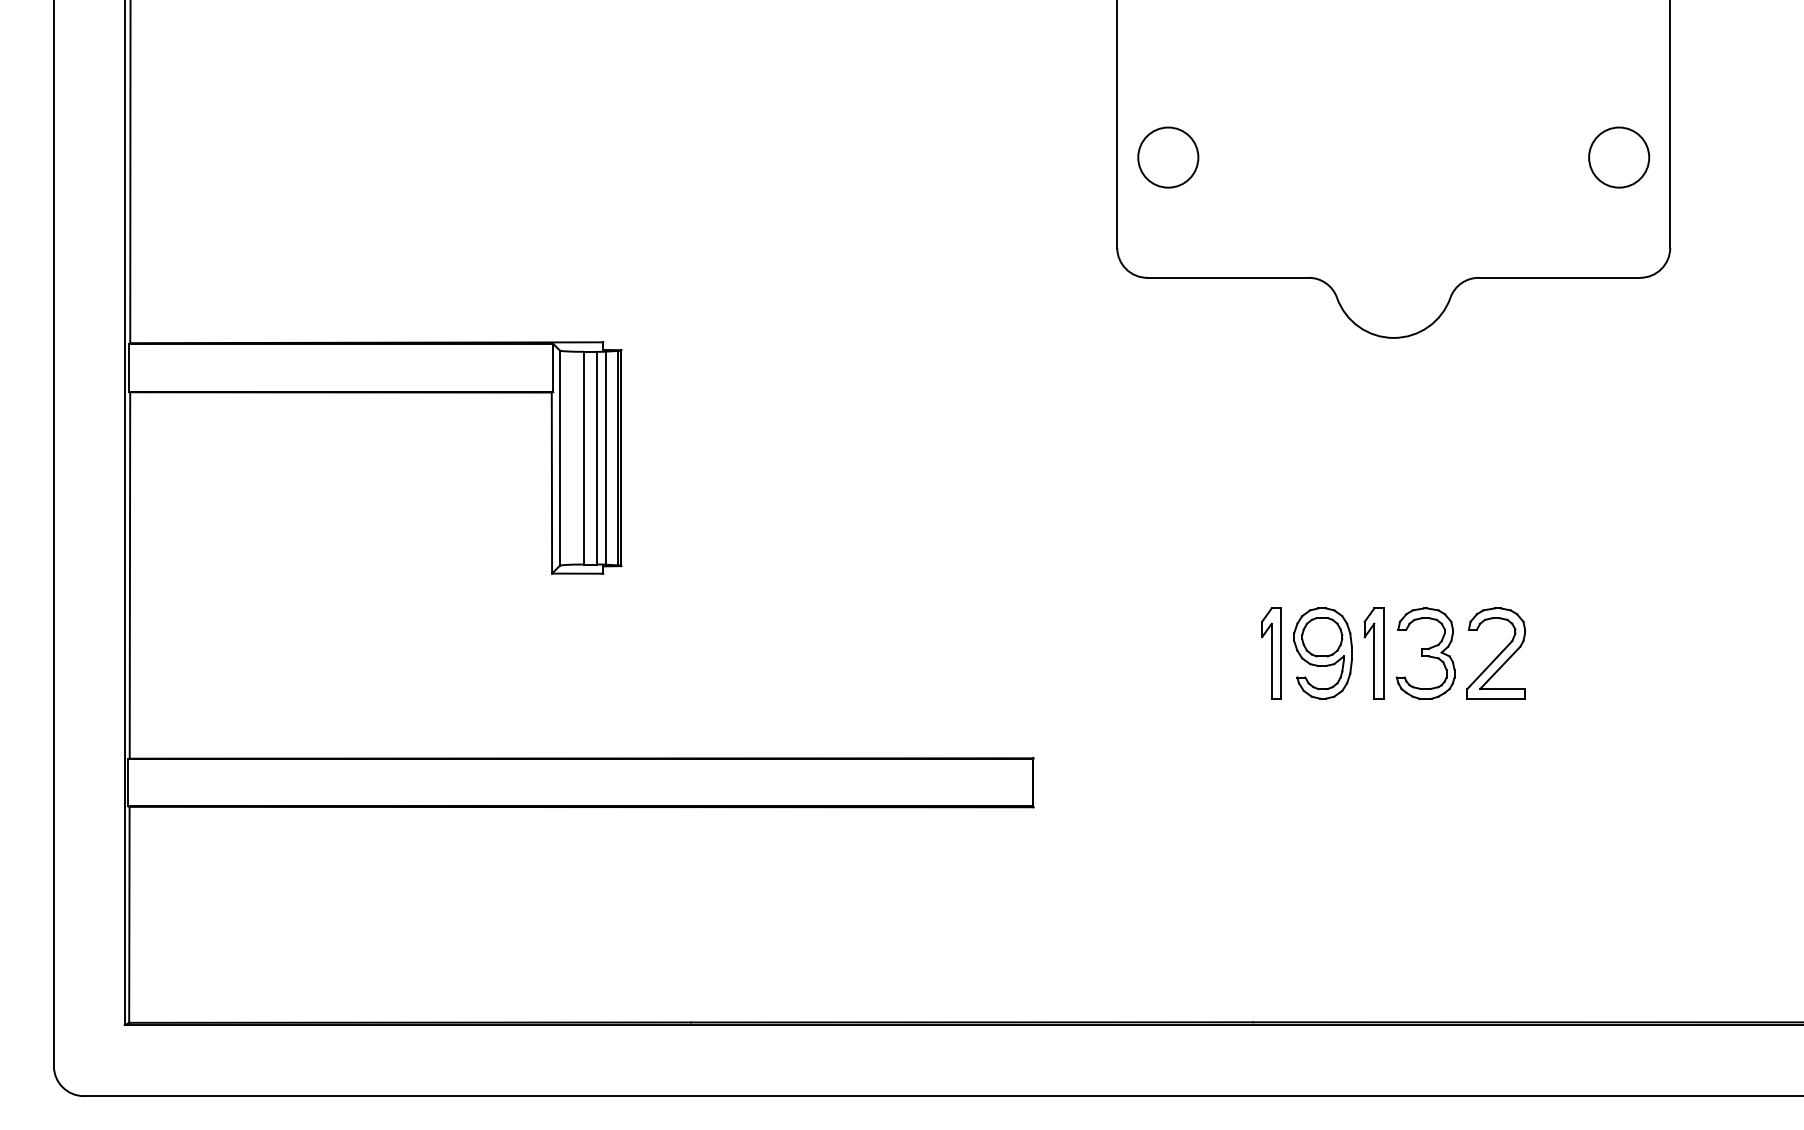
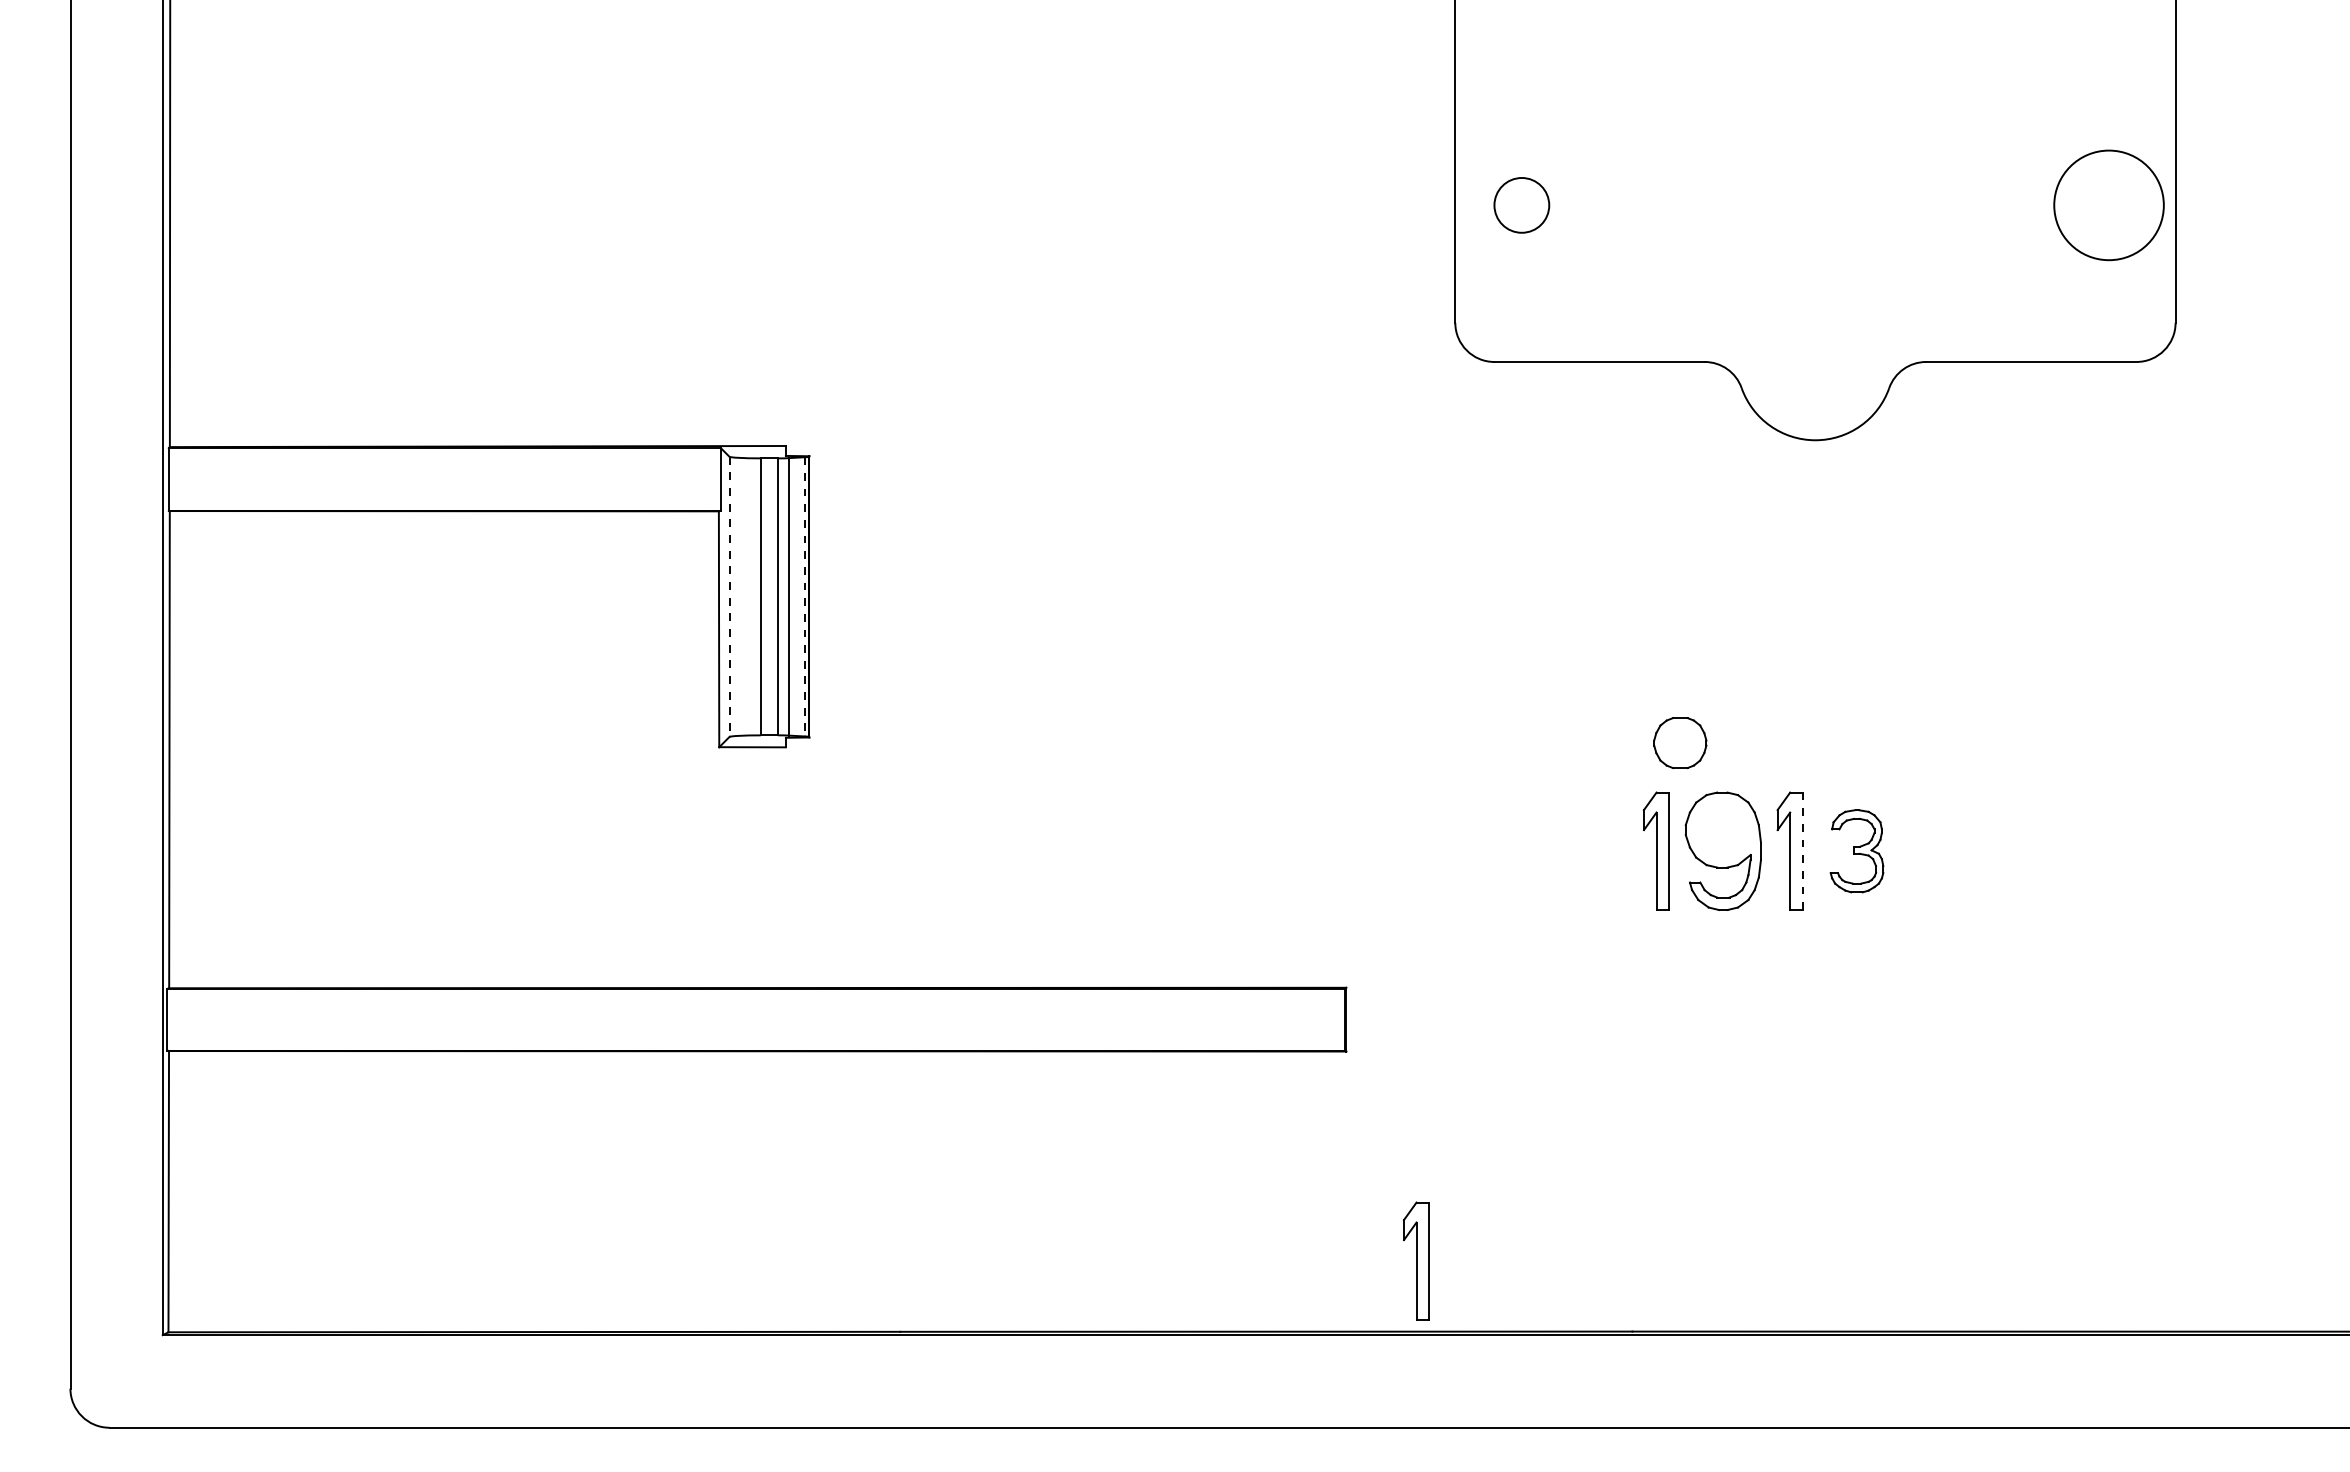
circle: (1168, 157) -> (1521, 205), size x0.7
circle: (1618, 157) -> (2108, 205), size x1.4
line: (617, 457) -> (804, 596), solid -> dashed
line: (559, 458) -> (729, 597), solid -> dashed
part: (1322, 637) -> (1680, 743), moved
part: (1425, 652) -> (1856, 850), size x0.7
part: (1495, 652) -> (1948, 850), removed
line: (1383, 653) -> (1802, 851), solid -> dashed
part: (1087, 967) -> (1416, 1260), added

